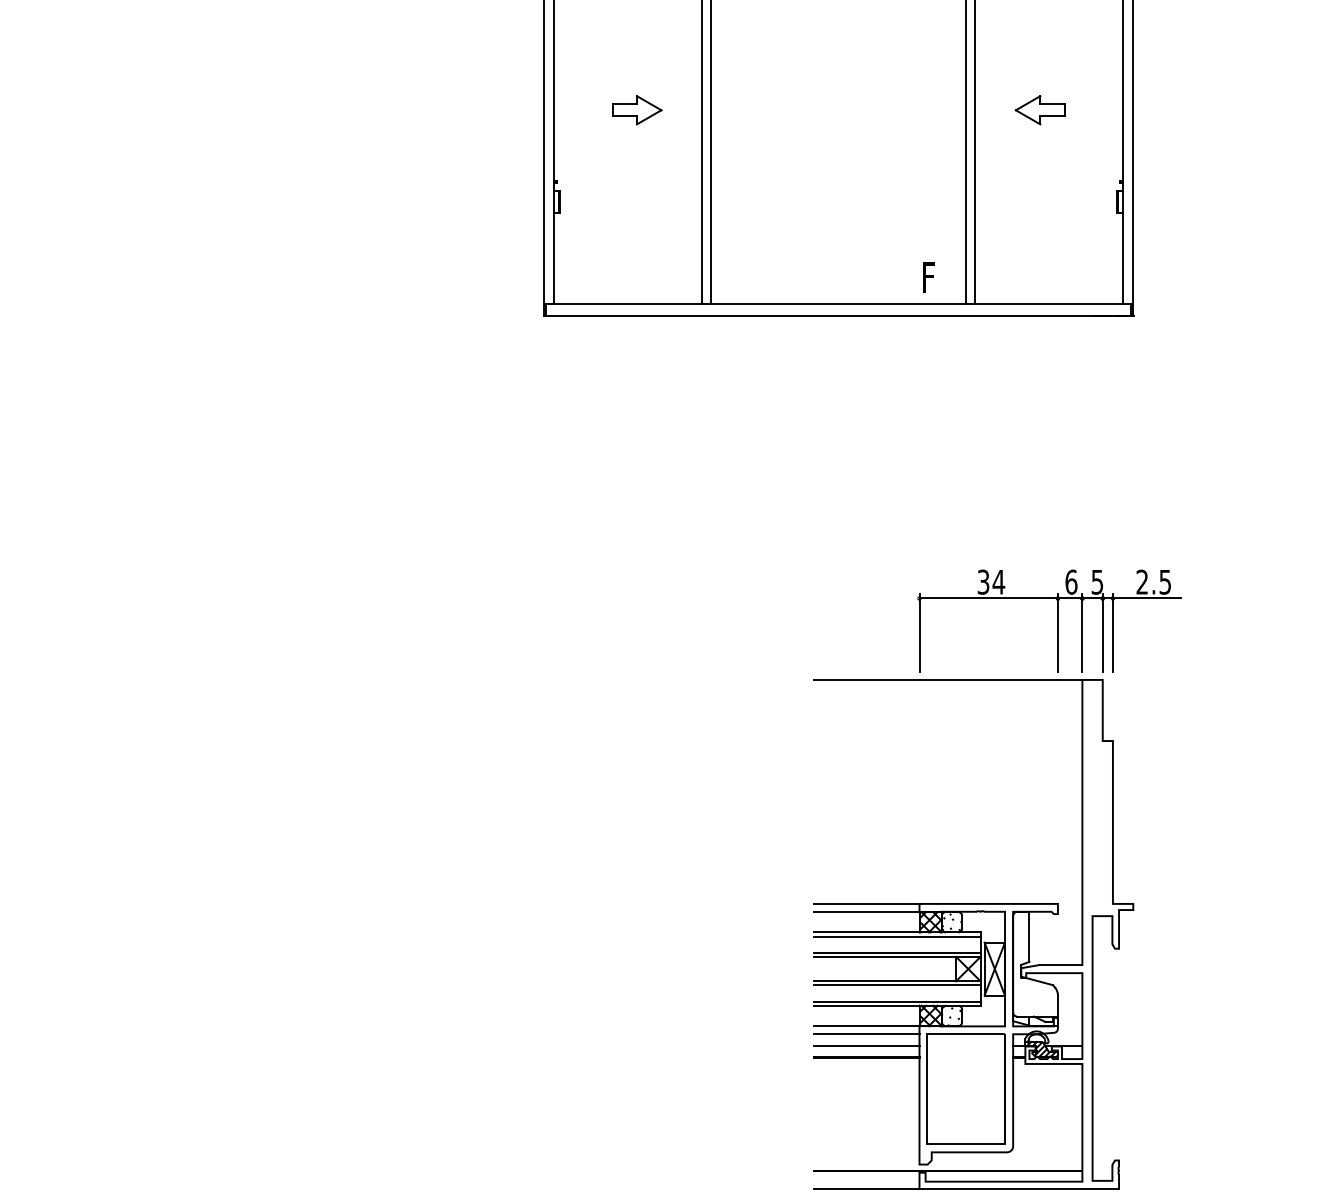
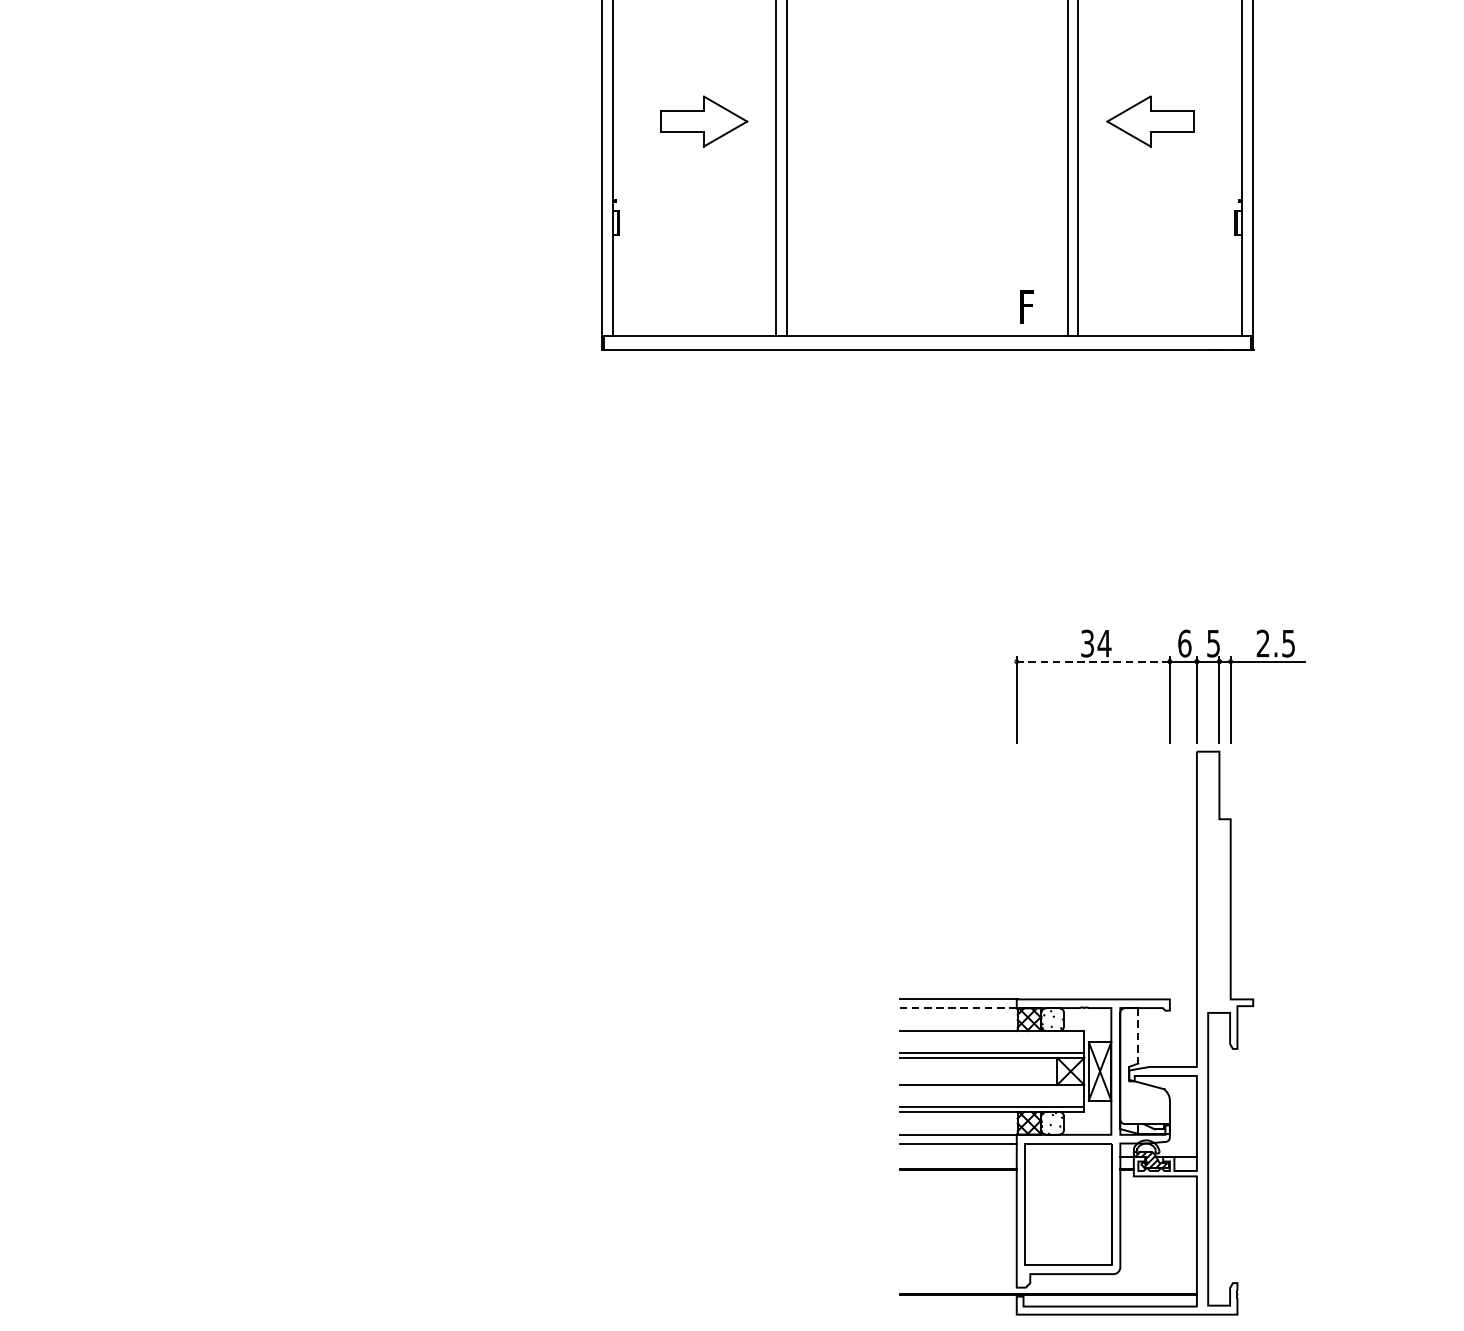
part: (637, 110) -> (704, 121), size x1.6
part: (1039, 110) -> (1149, 121), size x1.6
line: (988, 598) -> (1093, 661), solid -> dashed
line: (948, 679) -> (1048, 751), removed
line: (866, 912) -> (958, 1008), solid -> dashed
line: (896, 936) -> (991, 1035), removed
line: (1029, 936) -> (1138, 1035), solid -> dashed
line: (896, 985) -> (991, 1089), removed
line: (866, 1046) -> (958, 1157), removed
line: (866, 1189) -> (958, 1315), removed

